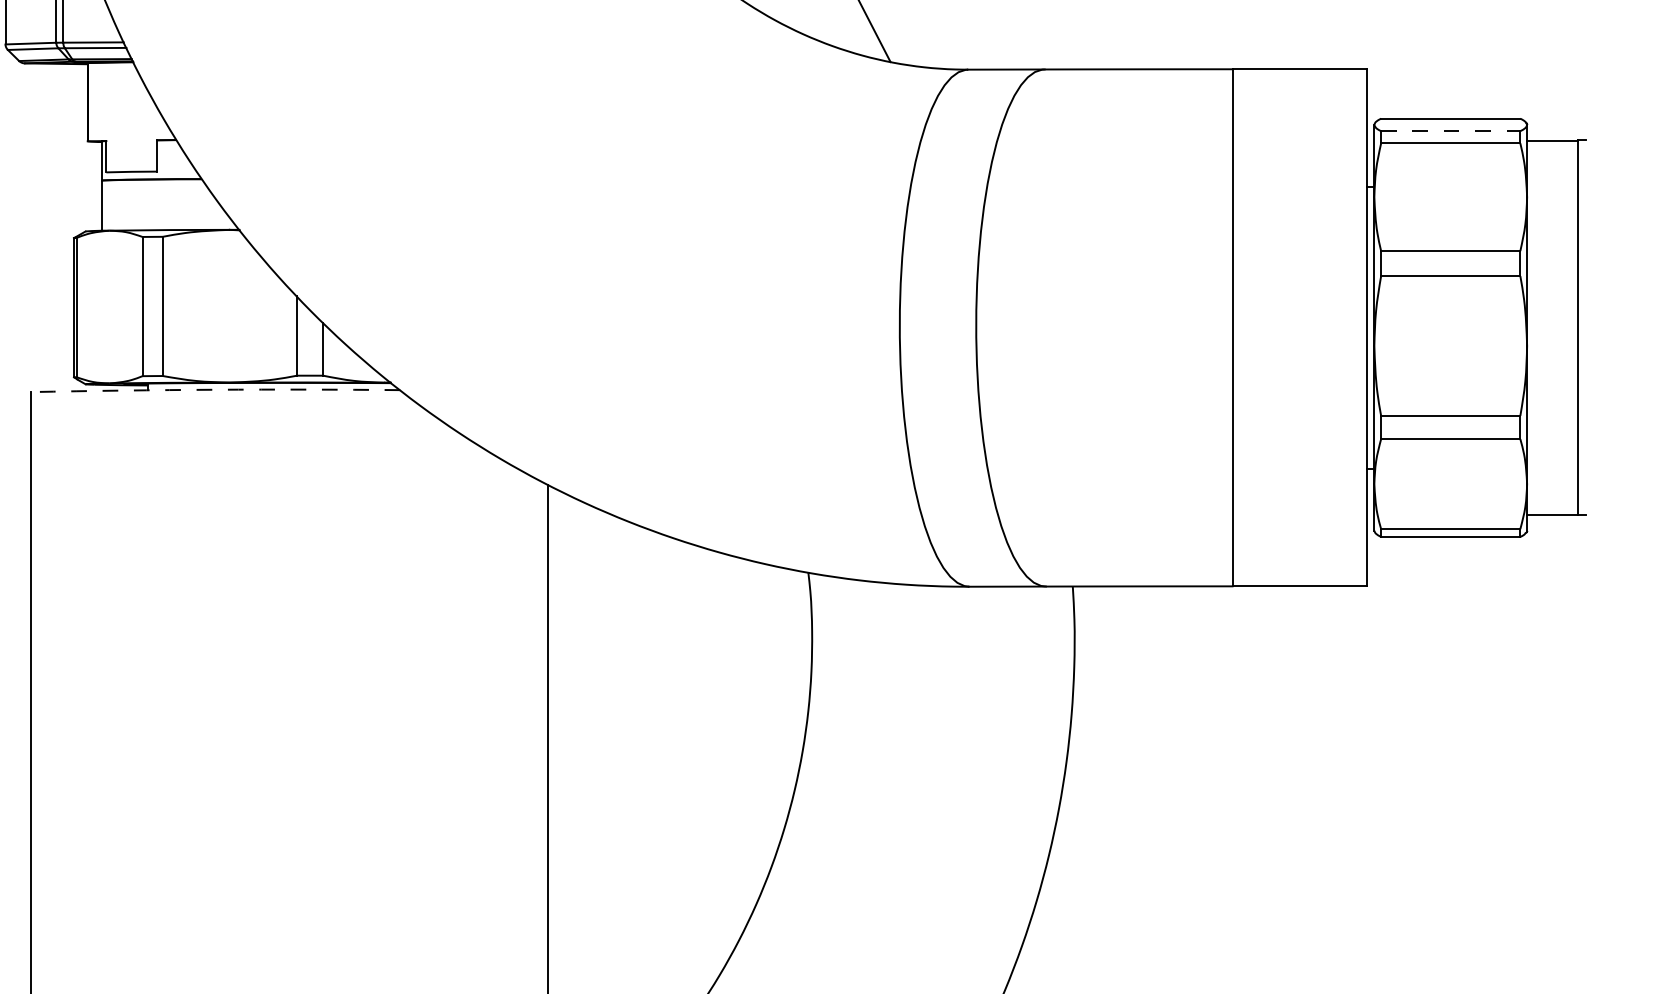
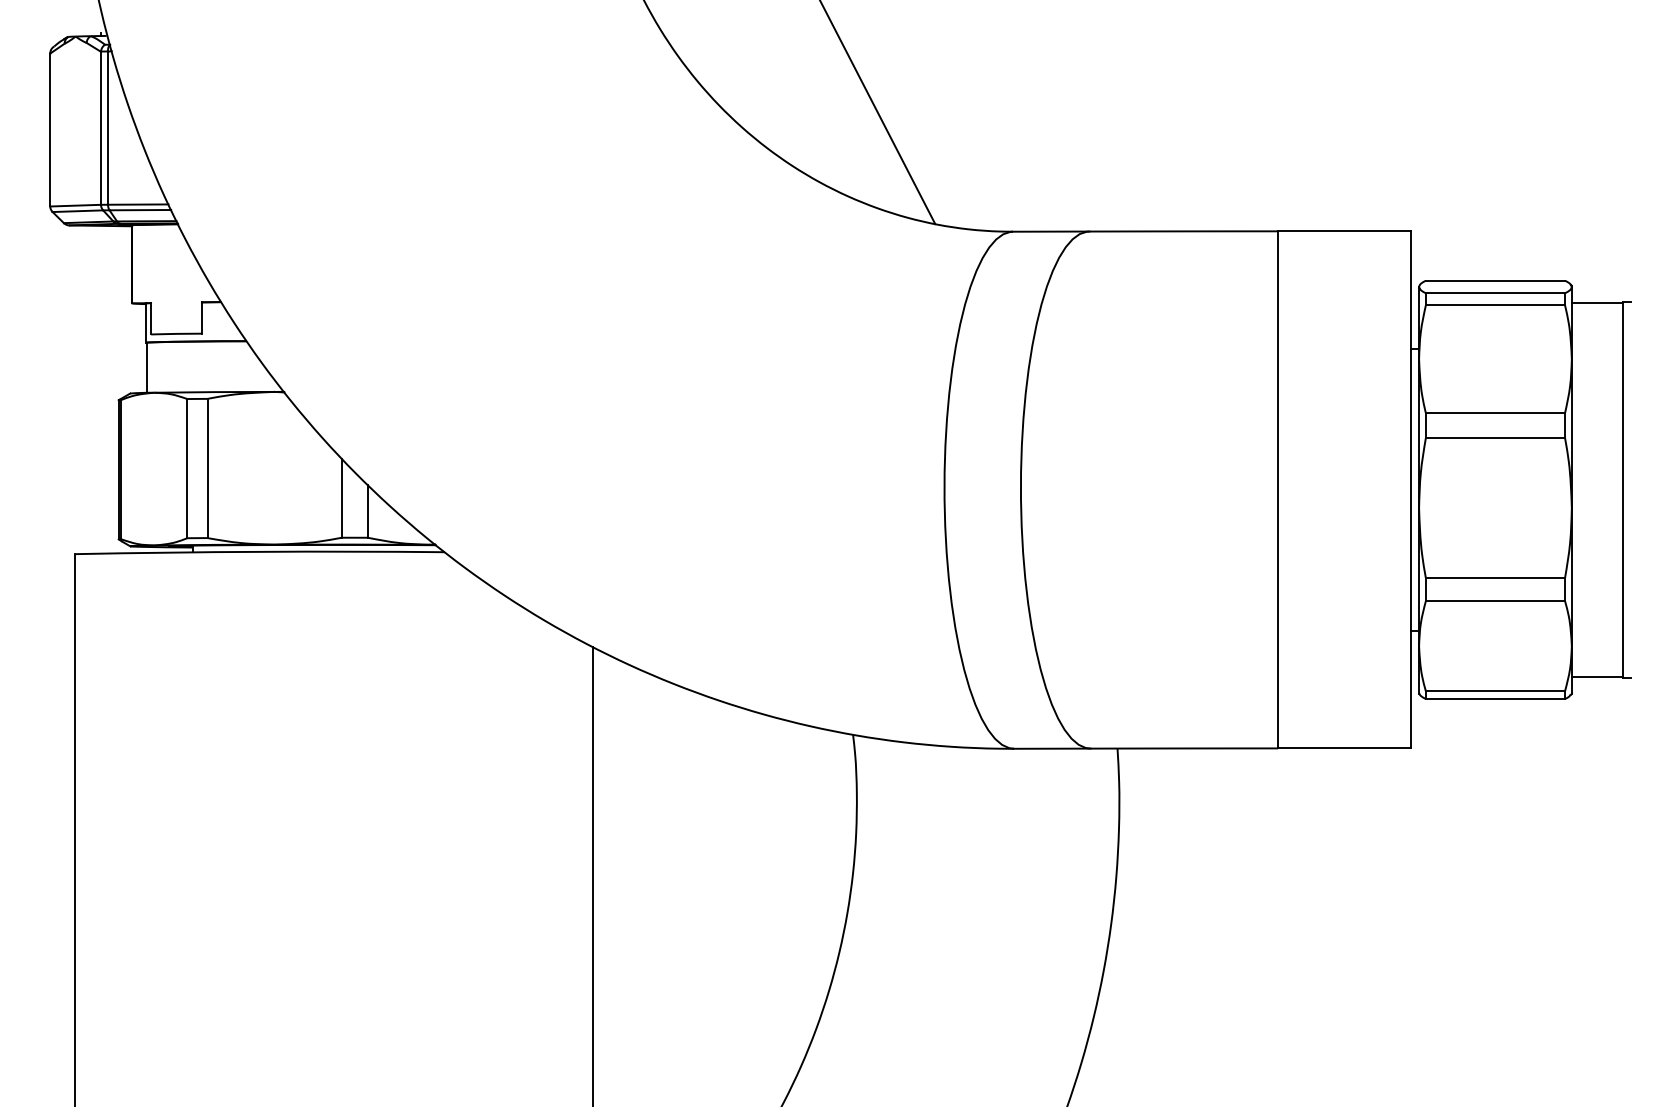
line: (1450, 131) -> (1495, 293), dashed -> solid
arc: (215, 389) -> (260, 551), dashed -> solid

